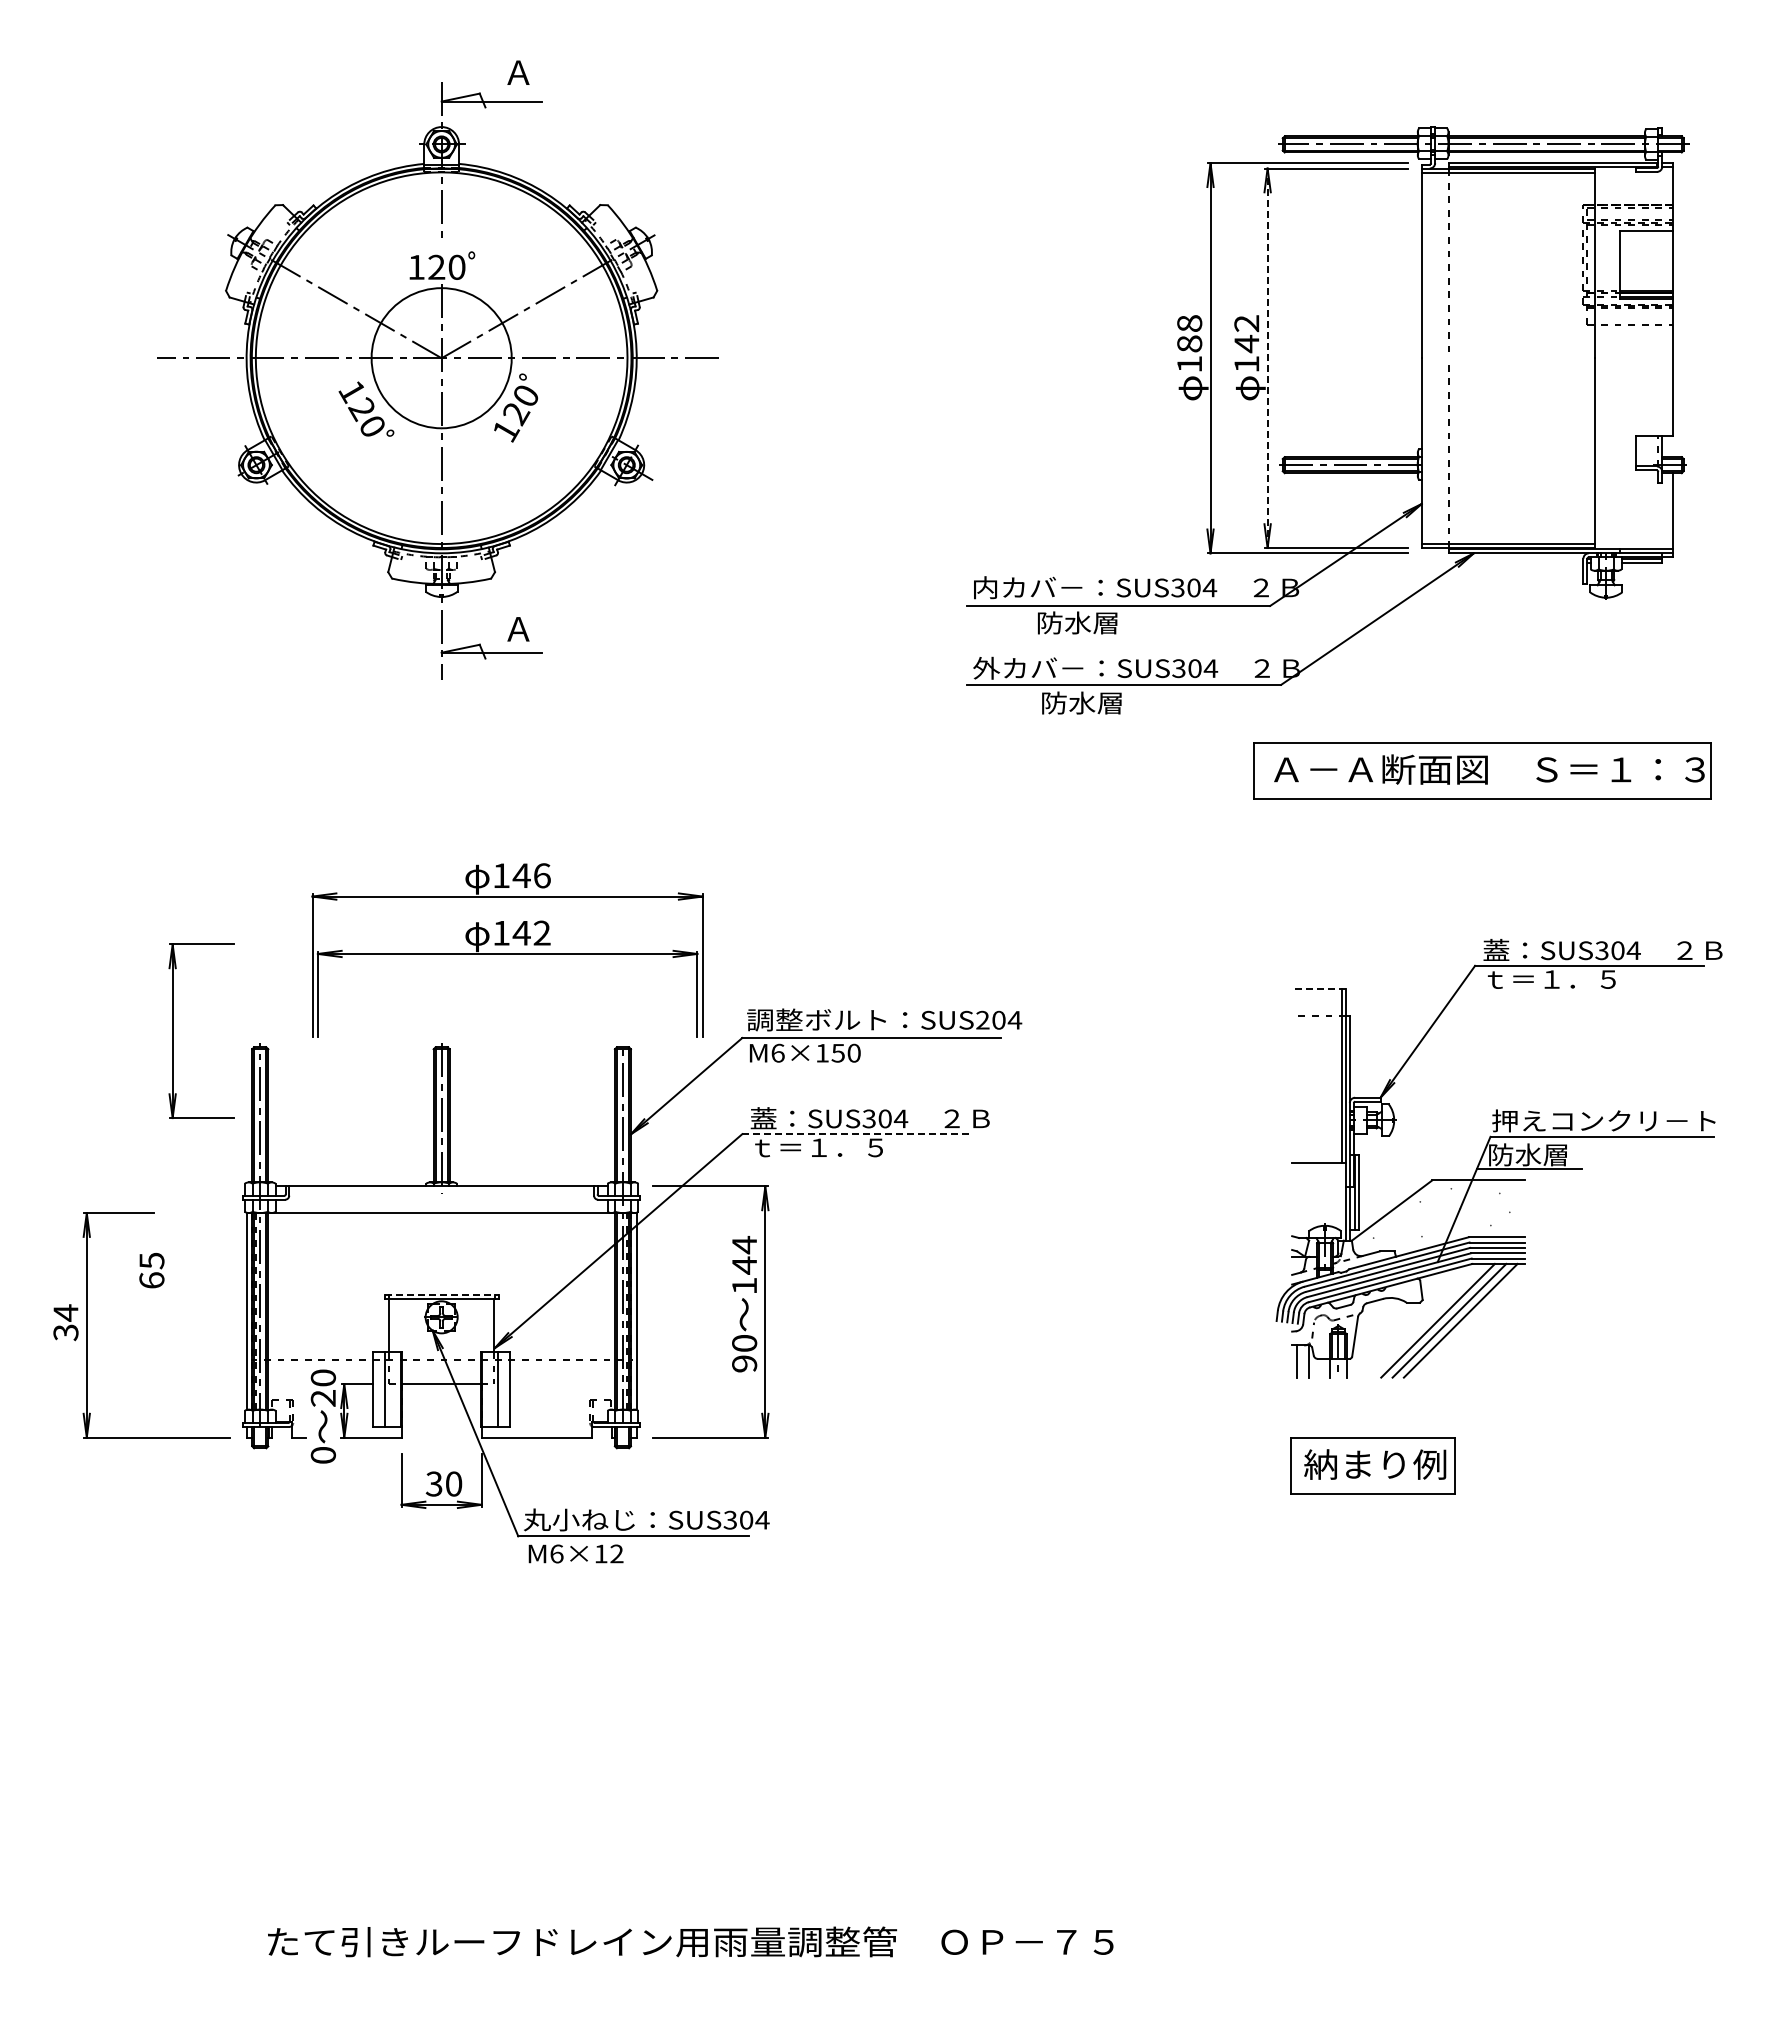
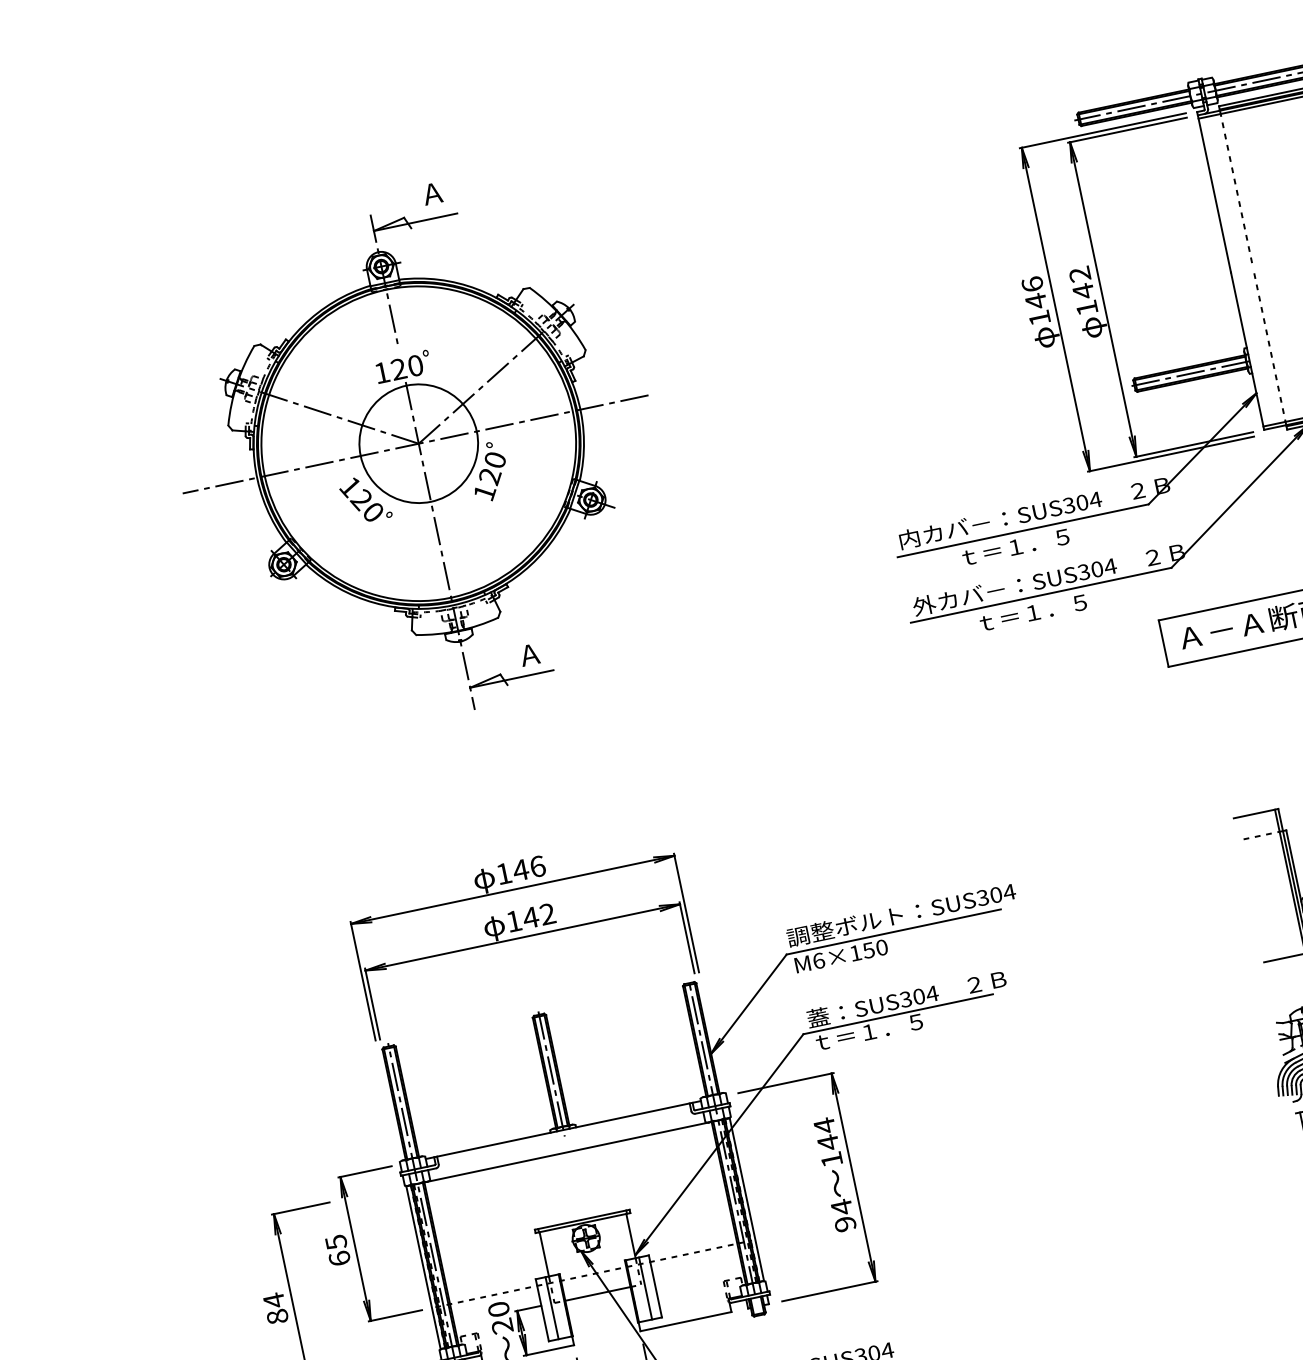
text: (1189, 334) -> (1034, 293), 188 -> 146
line: (1267, 358) -> (1103, 299), dashed -> solid
text: (1103, 622) -> (1013, 547), 防水層 -> ｔ＝１．５
text: (1108, 702) -> (1031, 612), 防水層 -> ｔ＝１．５
part: (507, 950) -> (522, 934), moved
line: (1319, 989) -> (1256, 813), dashed -> solid
text: (982, 1020) -> (982, 898), SUS204 -> SUS304
part: (173, 1030) -> (356, 1248), moved
line: (857, 1134) -> (898, 1014), dashed -> solid
line: (442, 1294) -> (582, 1219), dashed -> solid
text: (65, 1332) -> (277, 1316), 34 -> 84
text: (744, 1343) -> (841, 1207), 90 -> 94

